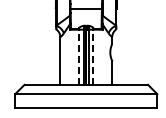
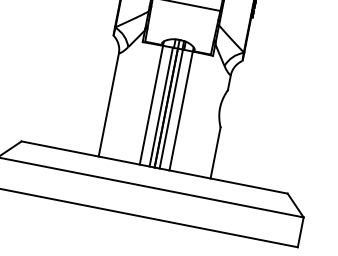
line: (79, 57) -> (151, 105), dashed -> solid
line: (93, 57) -> (181, 111), dashed -> solid

